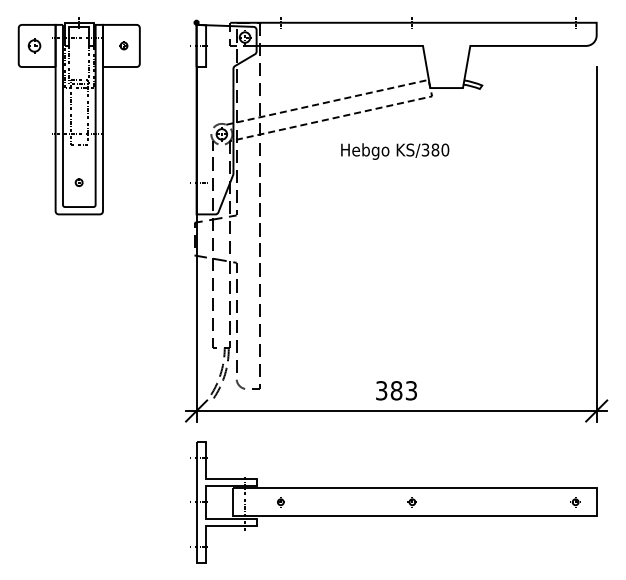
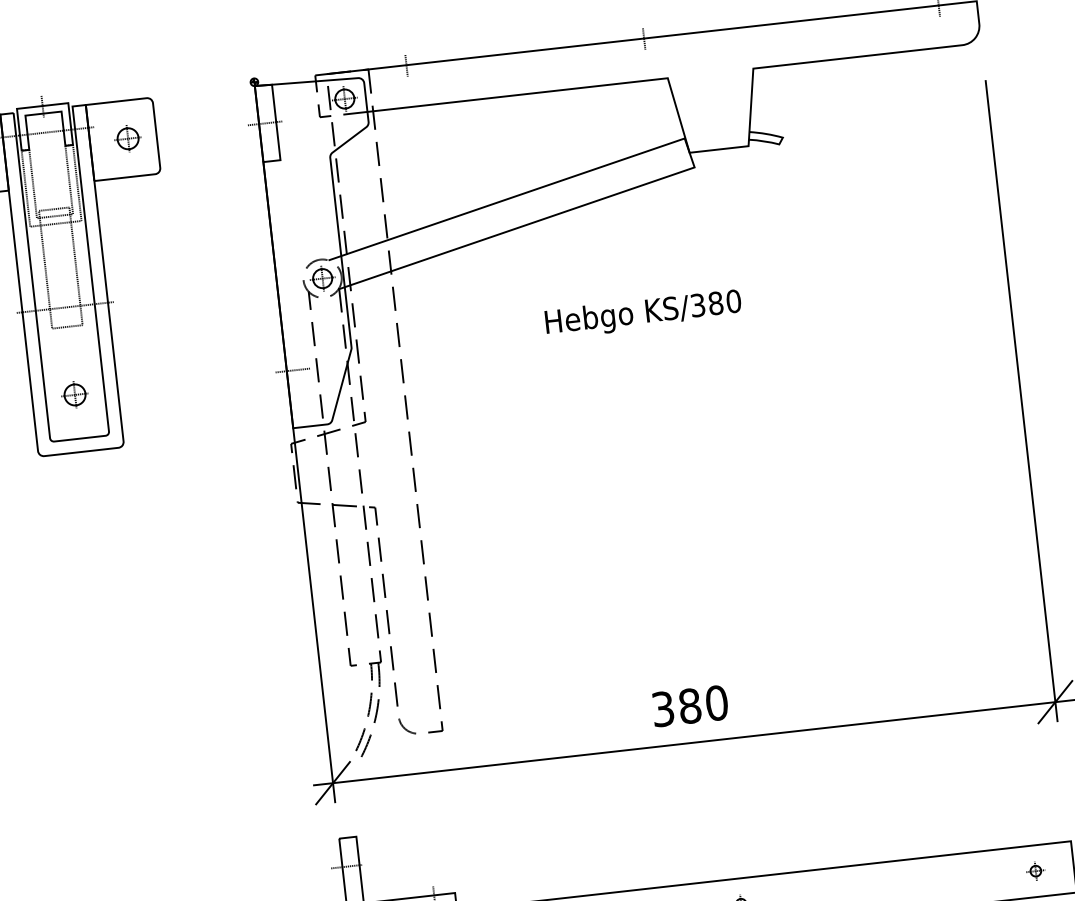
part: (123, 45) -> (127, 138), size x1.67
line: (430, 88) -> (690, 153), dashed -> solid
text: (395, 151) -> (644, 314), moved
part: (78, 182) -> (73, 394), size x1.67
text: (411, 390) -> (716, 702), 383 -> 380

